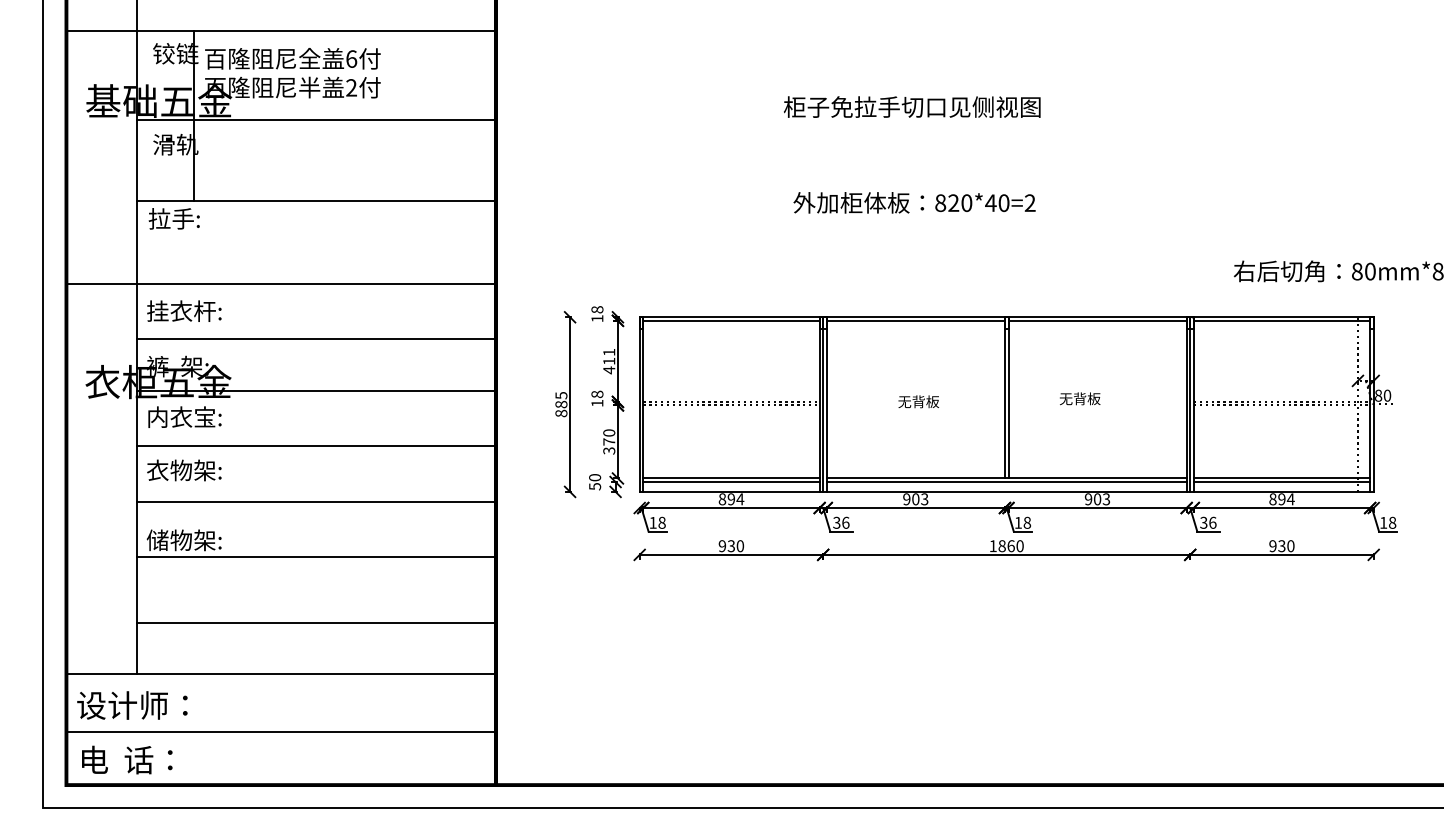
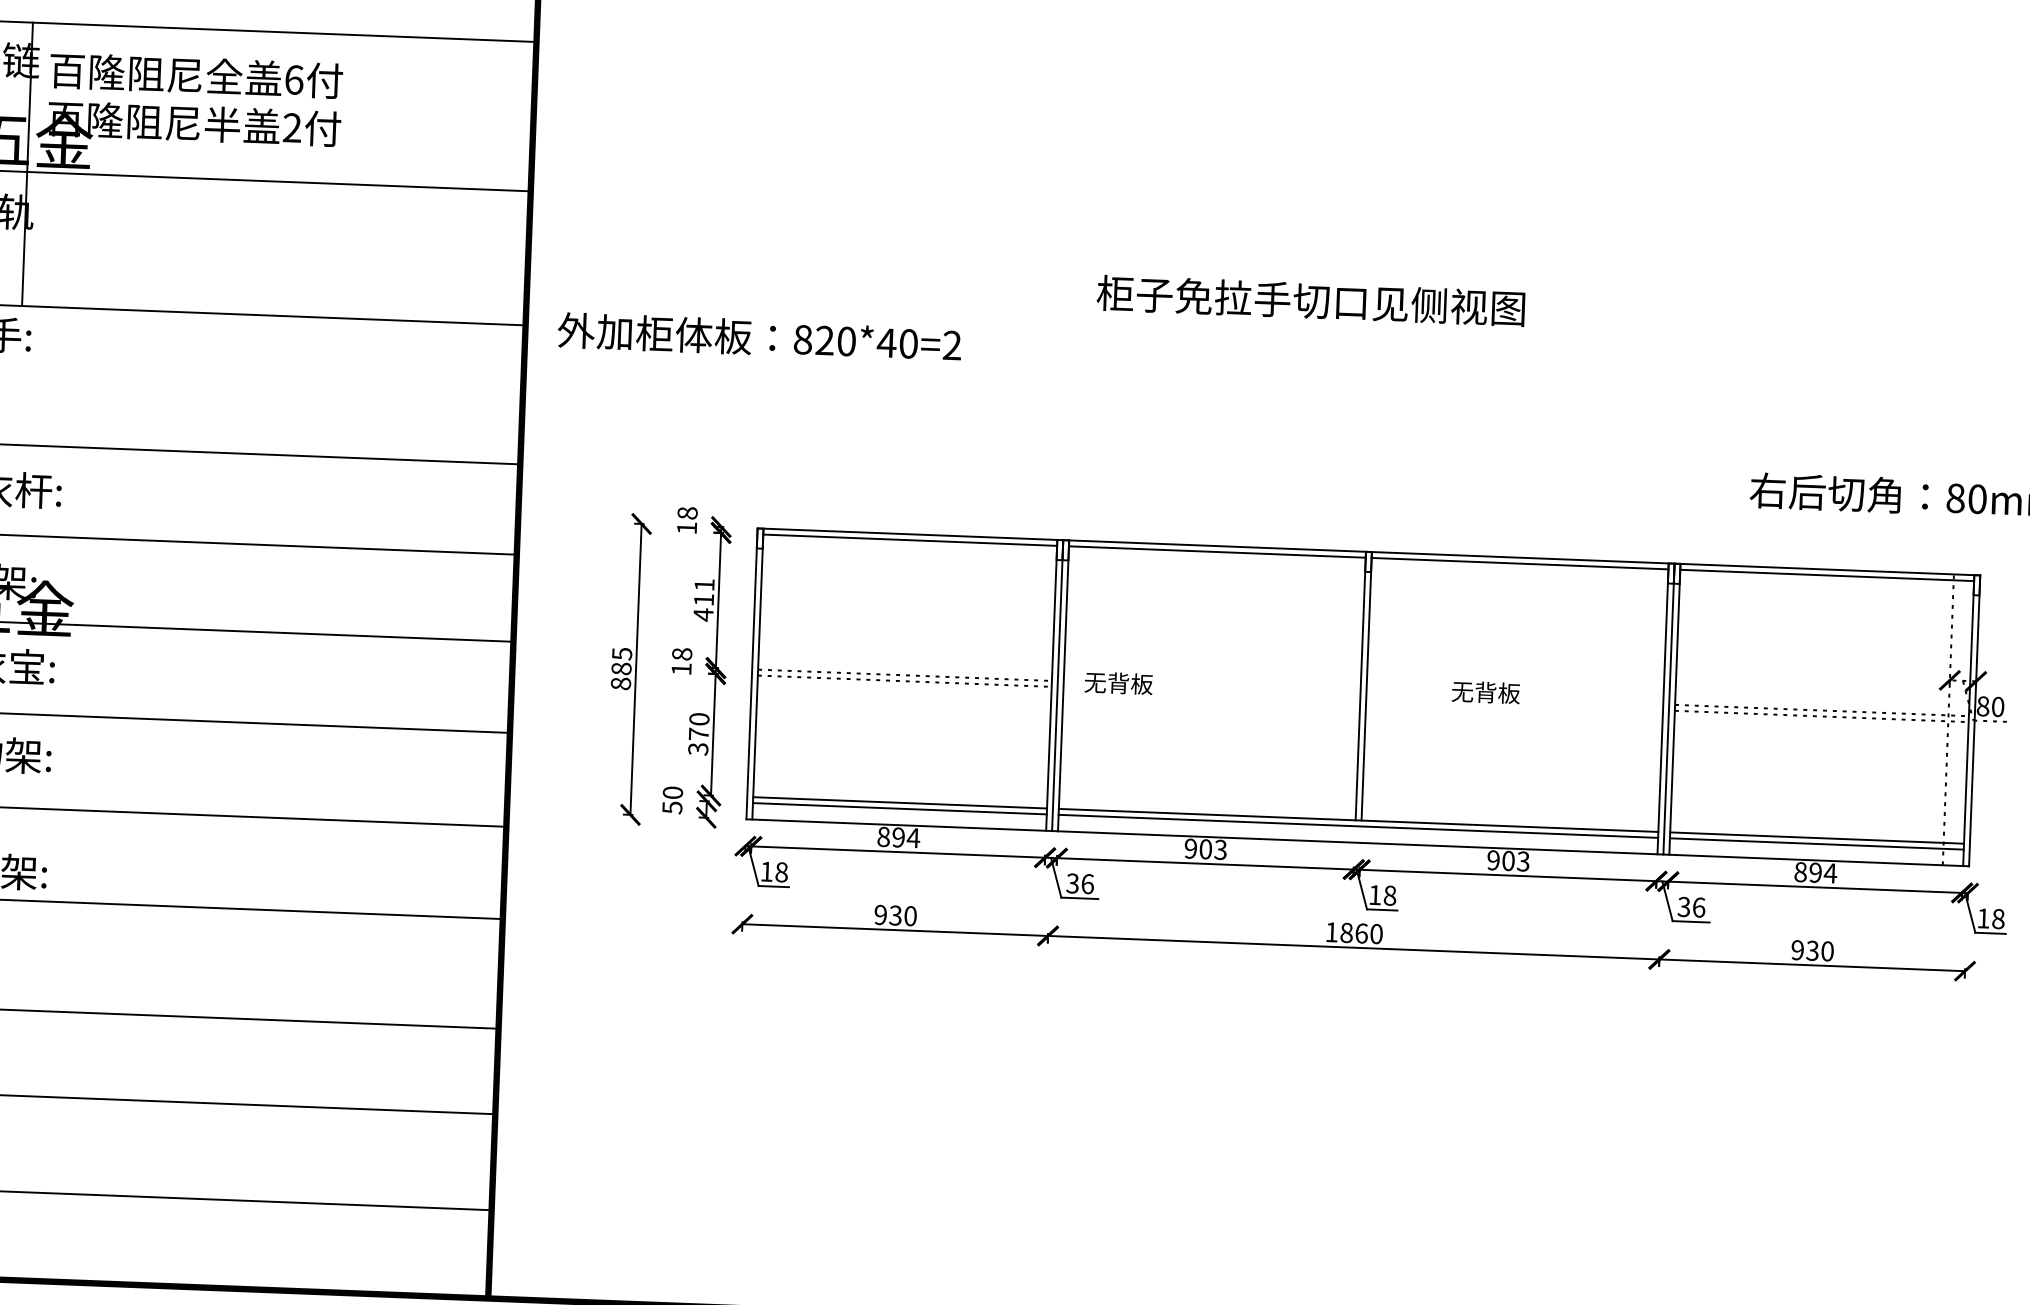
text: (912, 106) -> (1311, 299), moved
text: (914, 202) -> (759, 337), moved
text: (918, 401) -> (1118, 682), moved

